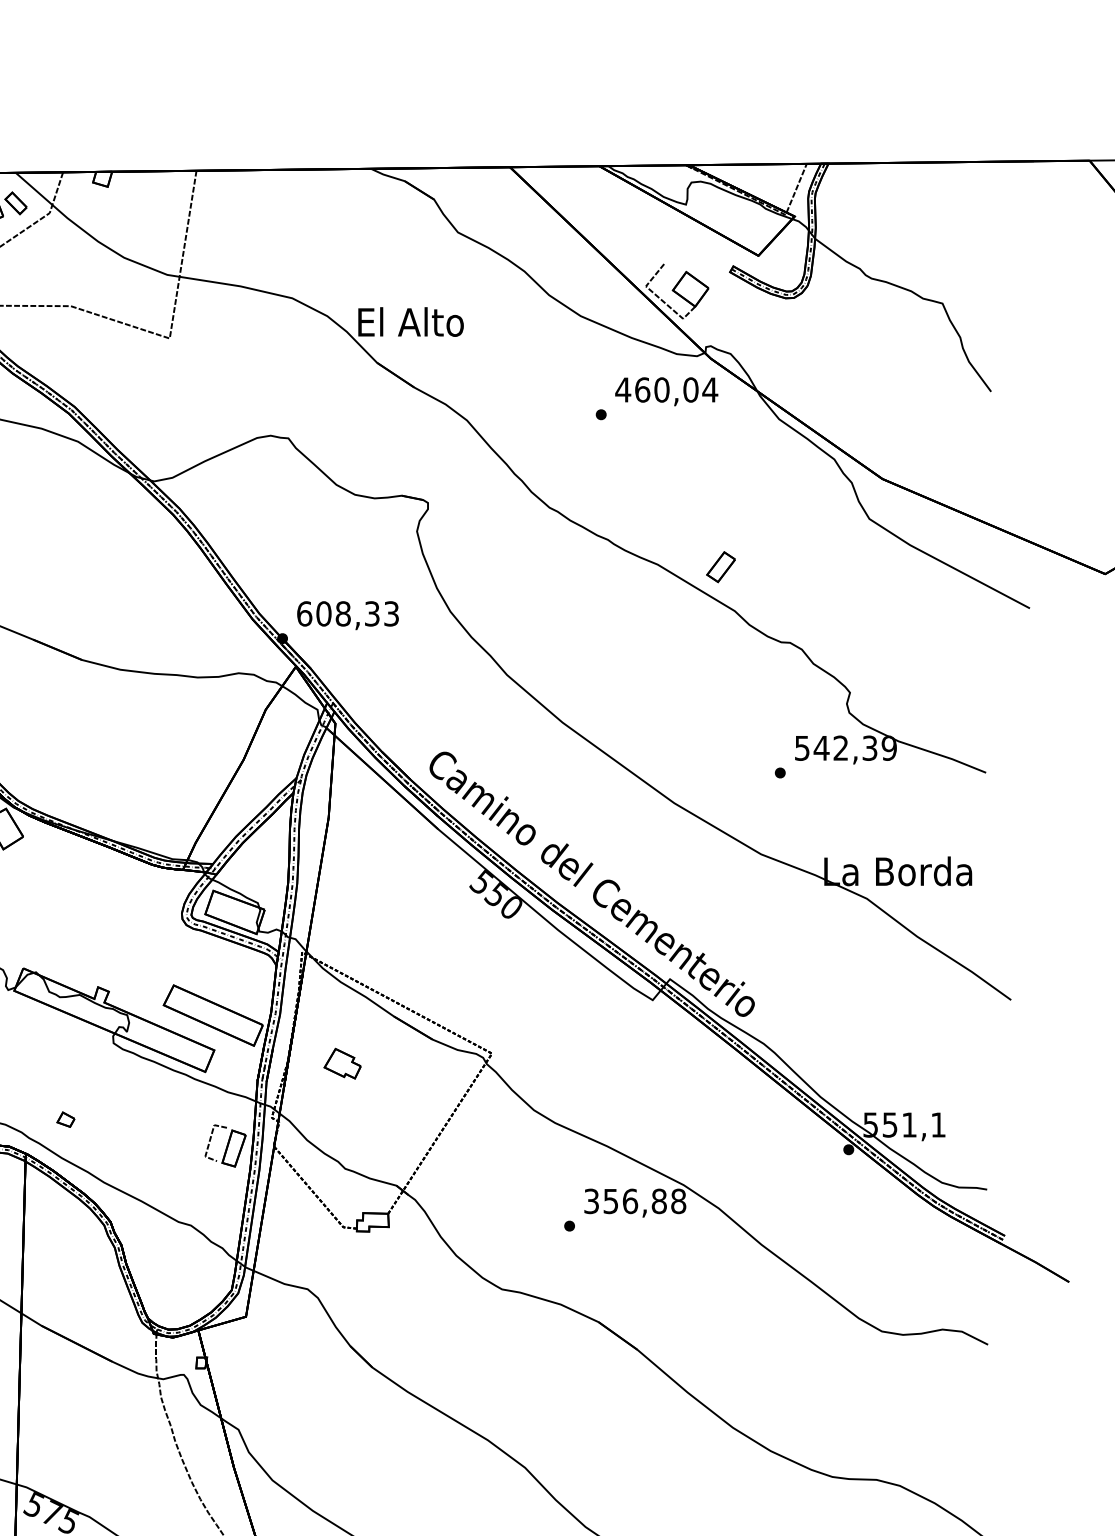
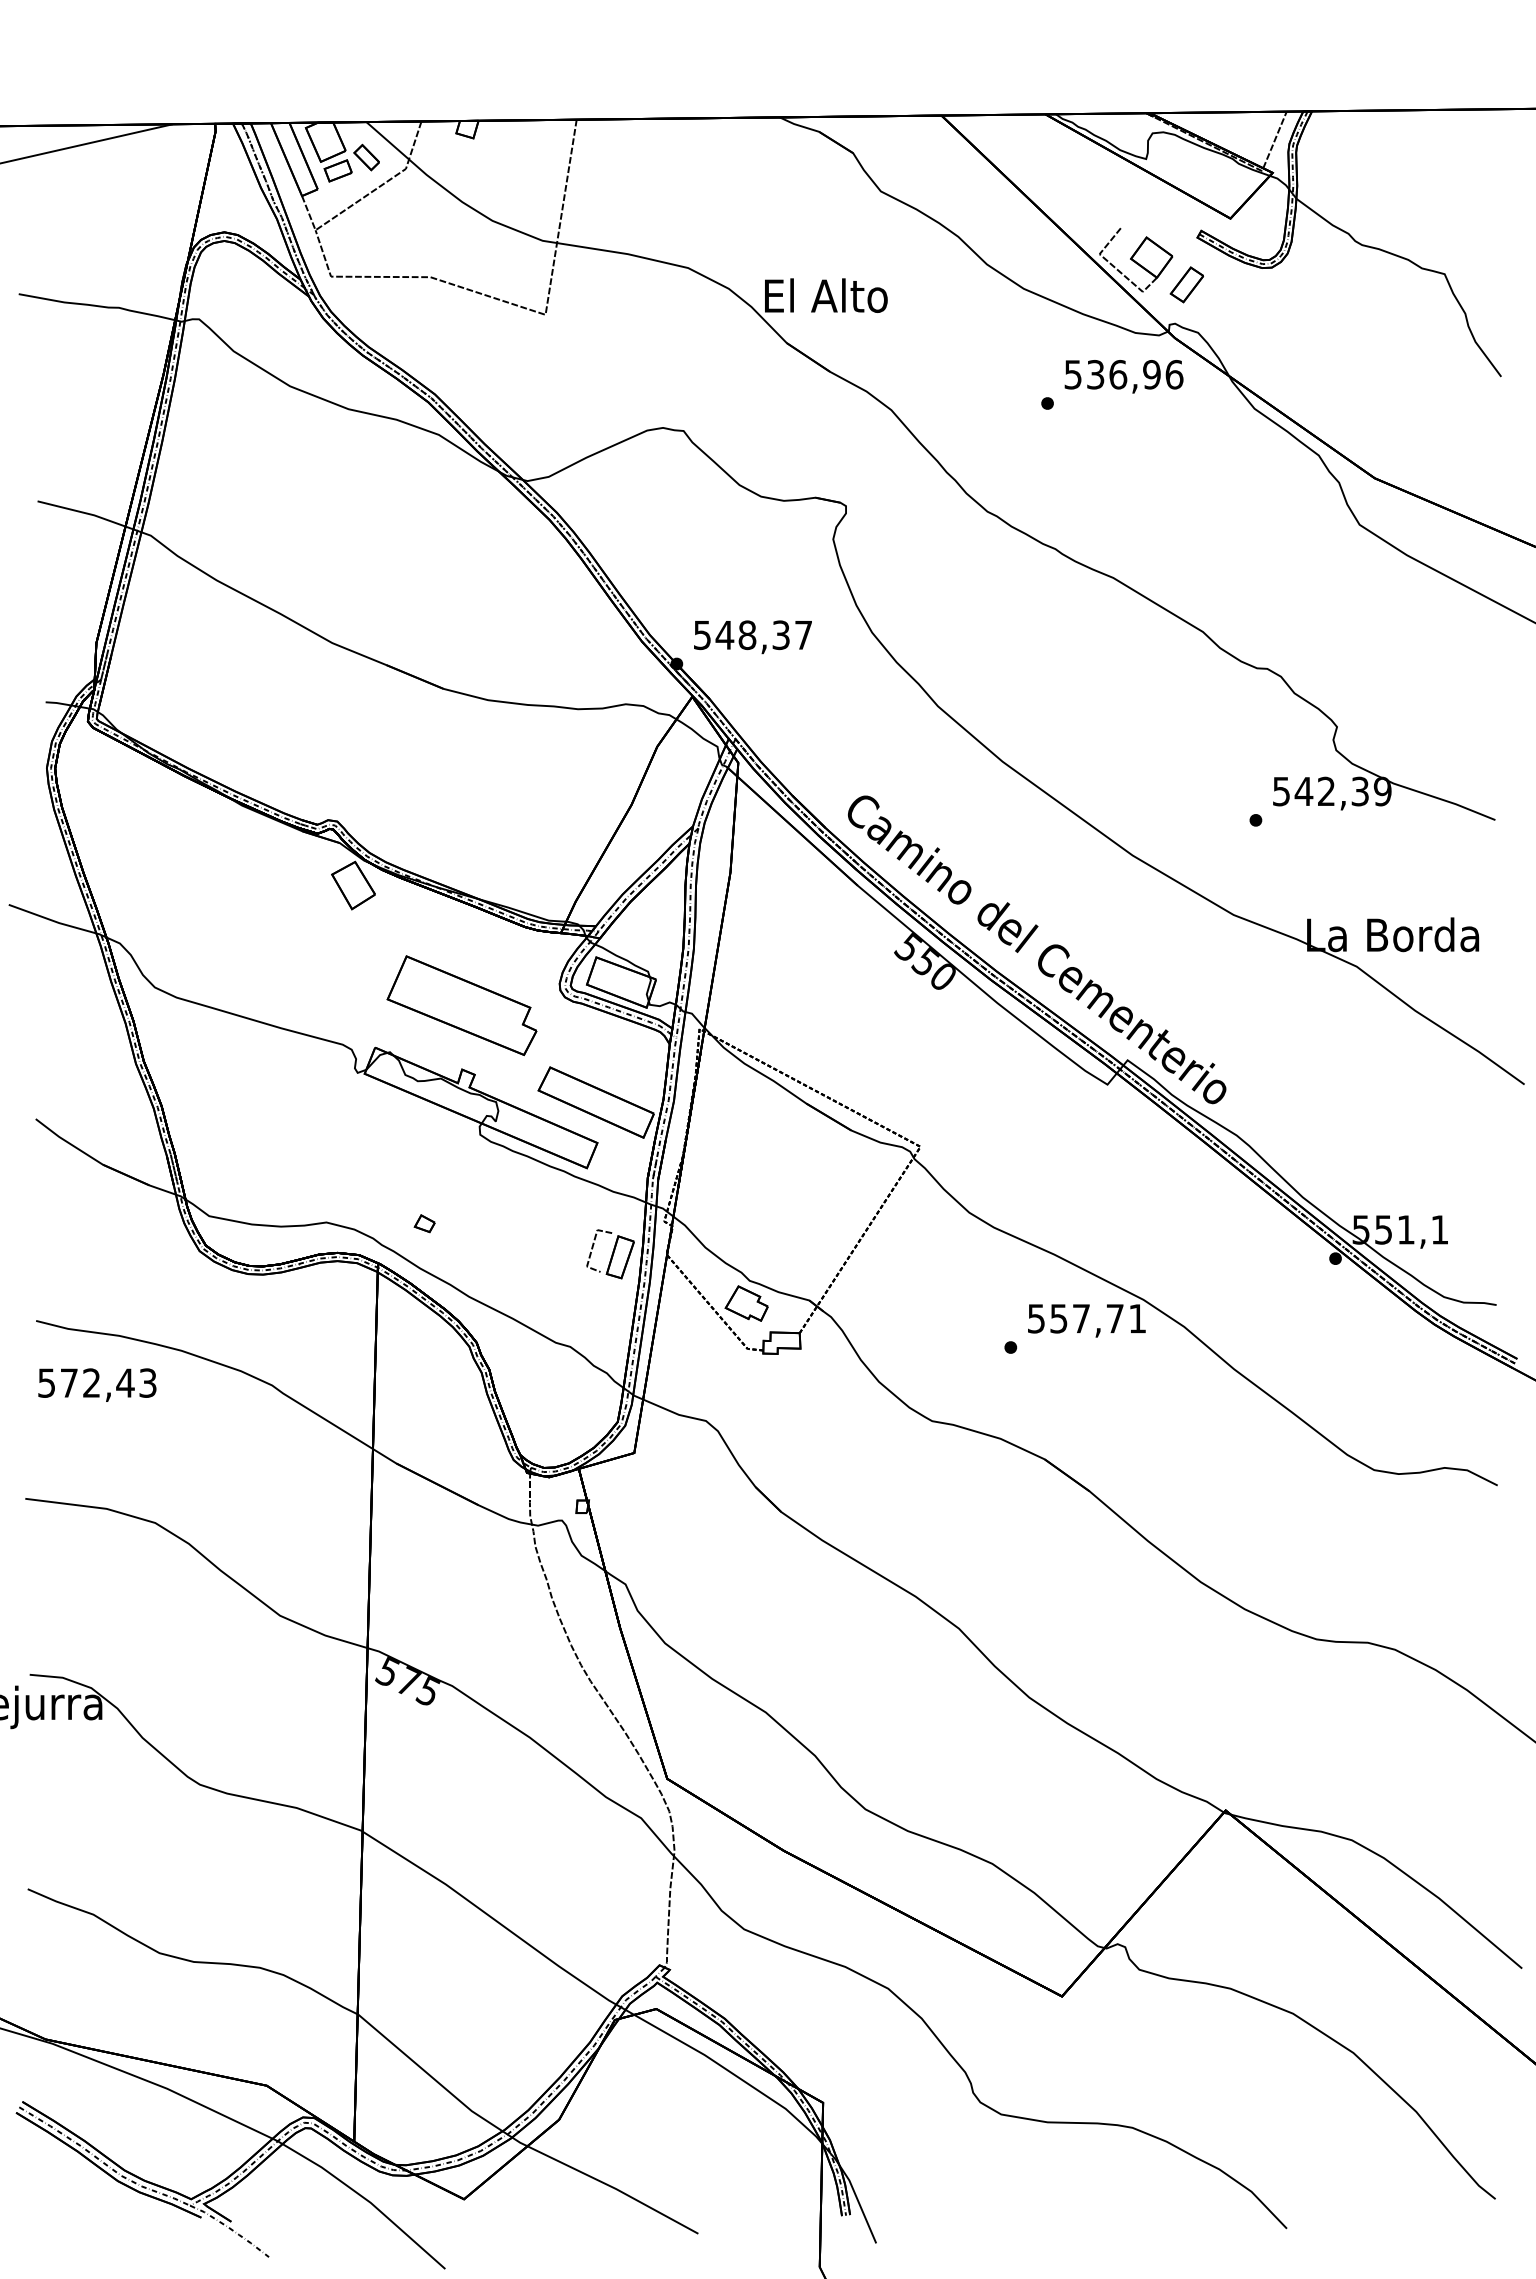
text: (666, 389) -> (1123, 374), 460,04 -> 536,96
part: (720, 566) -> (1186, 284), moved
text: (347, 614) -> (752, 635), 608,33 -> 548,37
part: (97, 932) -> (461, 1005), added
part: (342, 1063) -> (746, 1303), moved
text: (635, 1201) -> (1087, 1318), 356,88 -> 557,71

